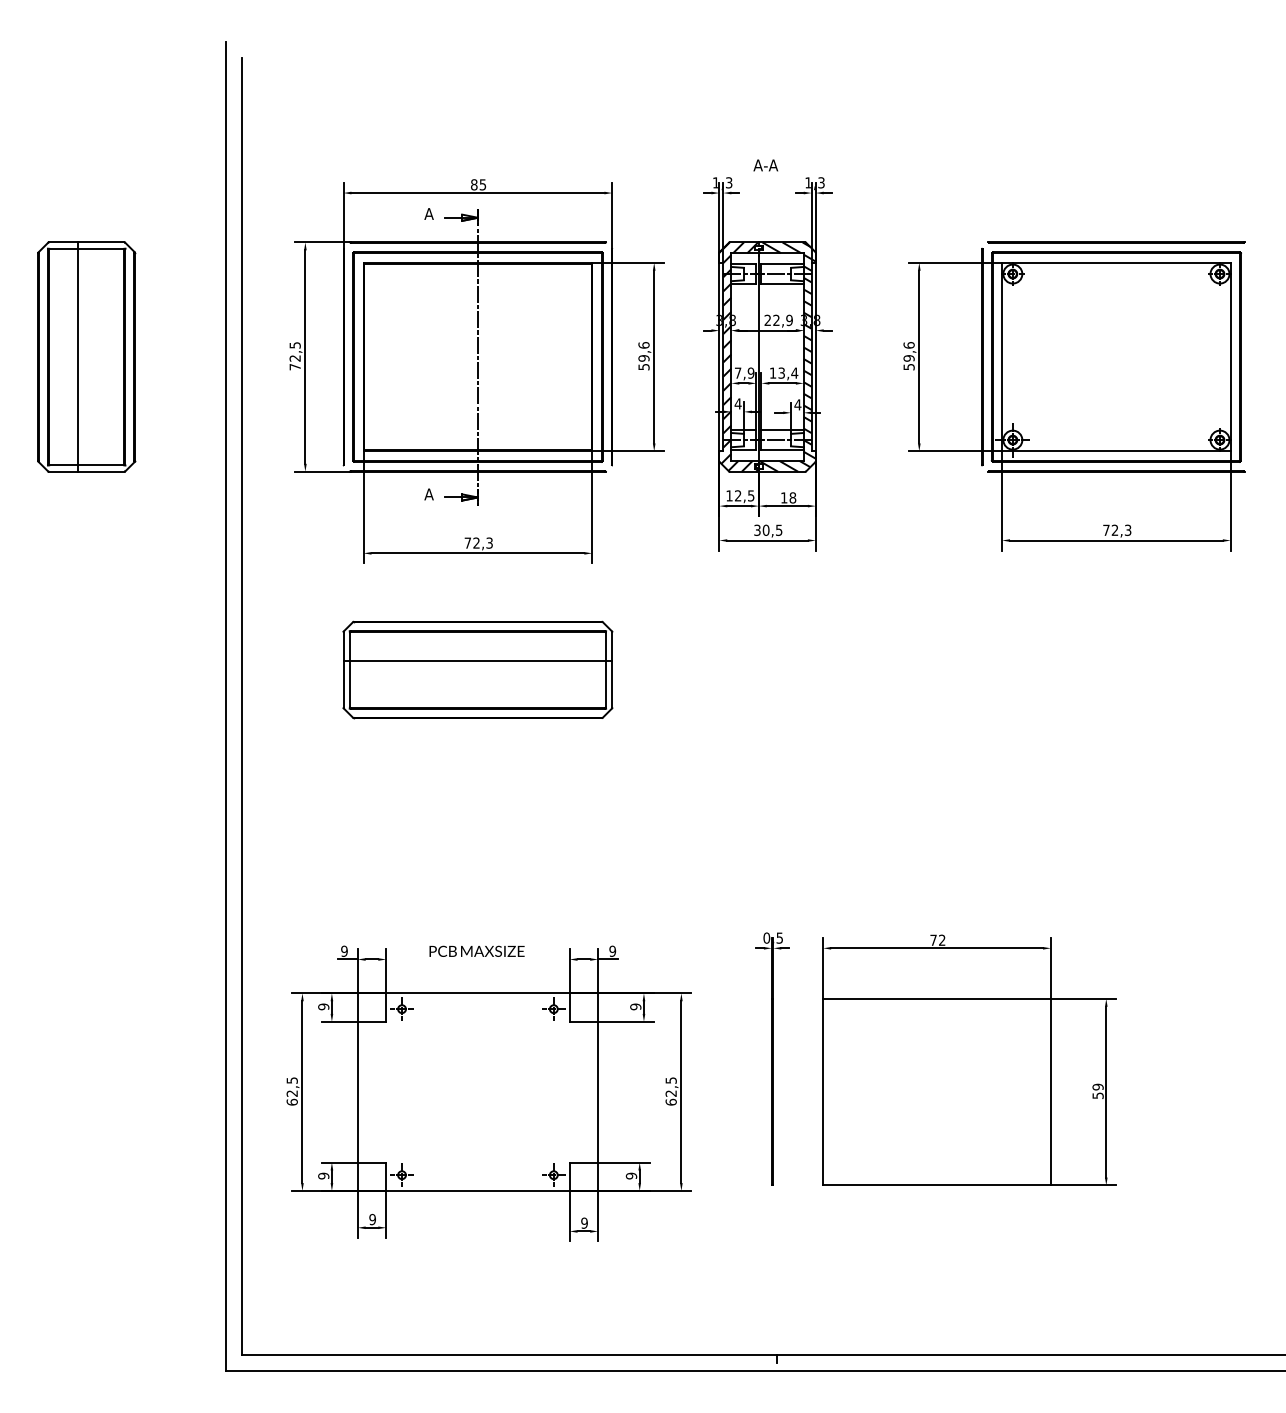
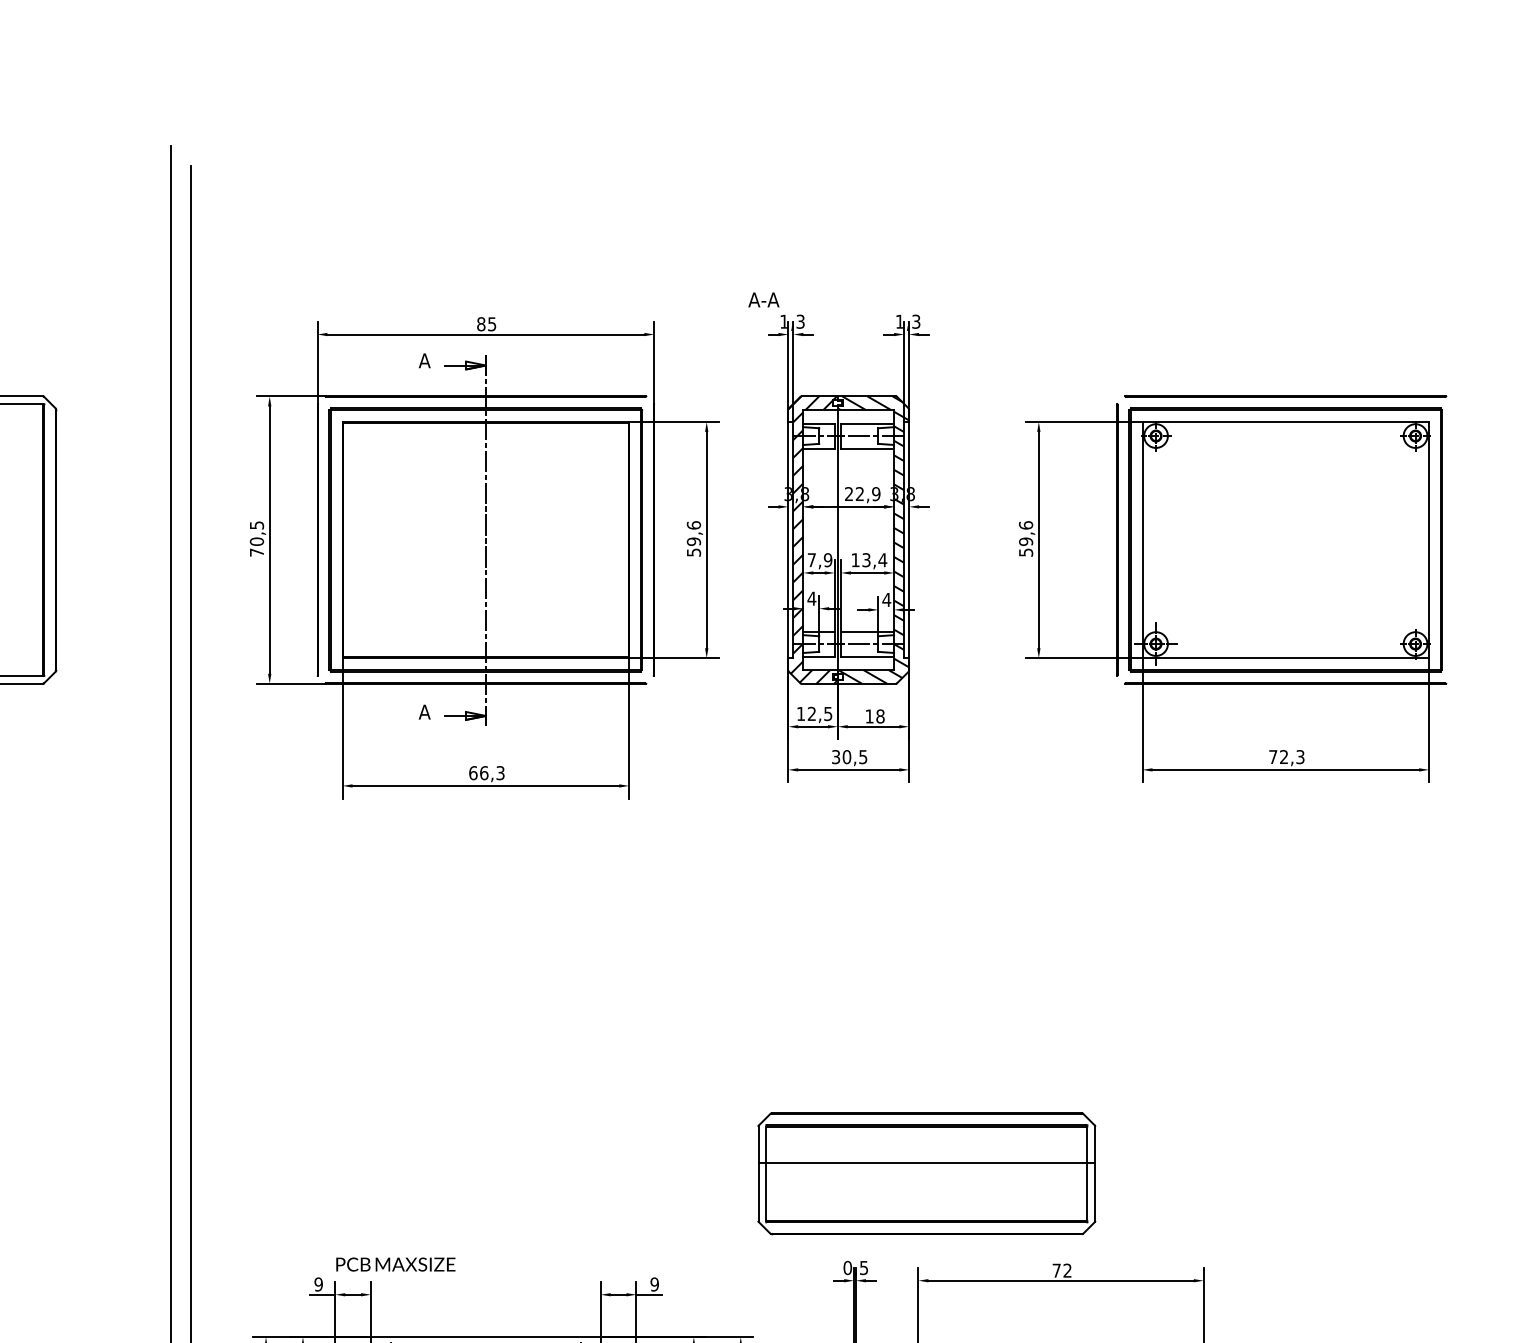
text: (765, 165) -> (763, 300), moved
text: (294, 358) -> (256, 541), 72,5 -> 70,5
text: (472, 542) -> (479, 772), 72,3 -> 66,3
part: (477, 669) -> (926, 1173), moved
text: (476, 950) -> (395, 1263), moved

